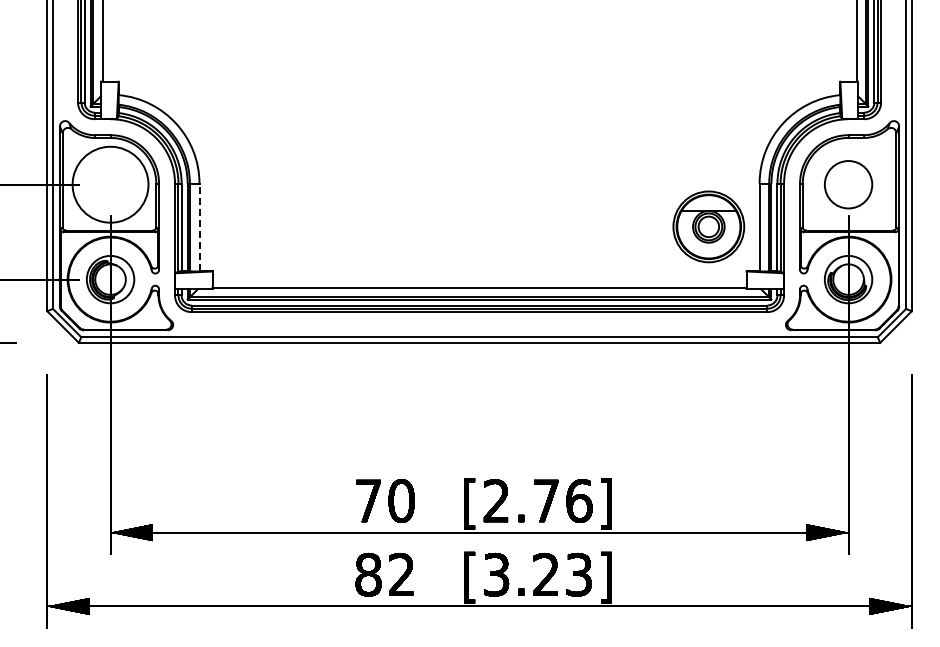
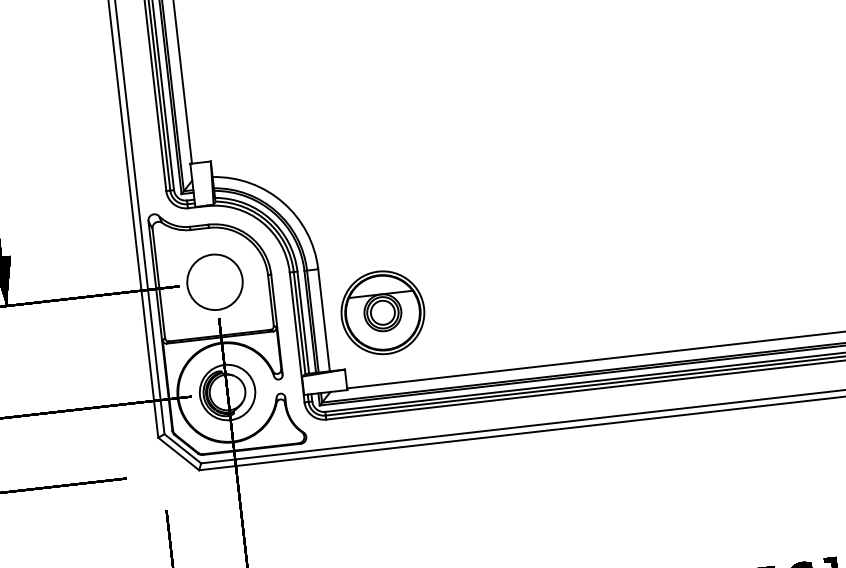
circle: (110, 184) -> (214, 282), size x0.62
part: (250, 226) -> (383, 312), added
line: (199, 227) -> (324, 320), dashed -> solid

